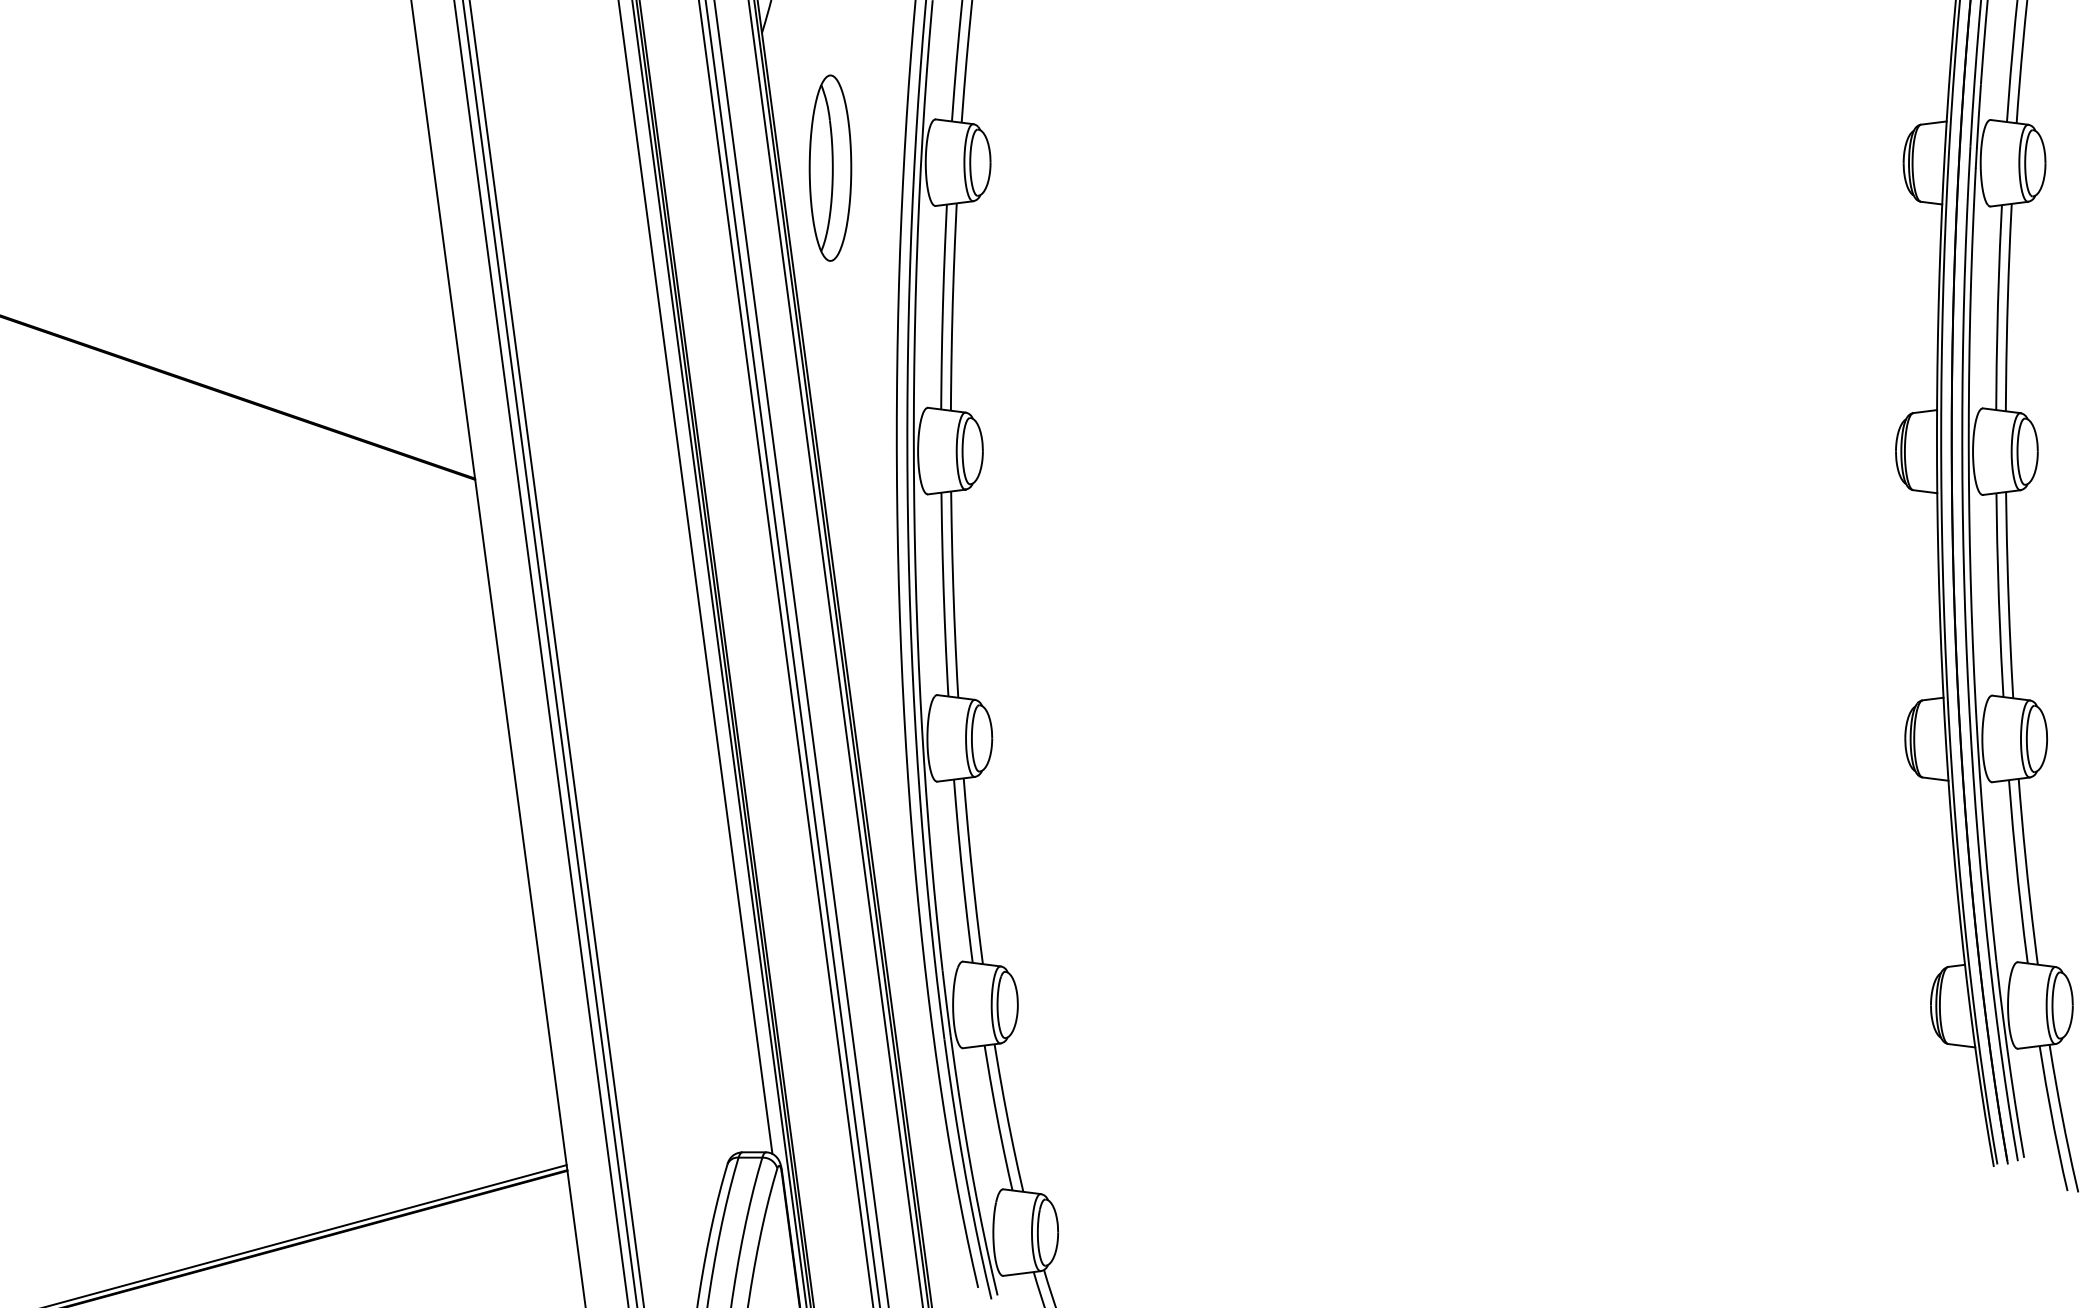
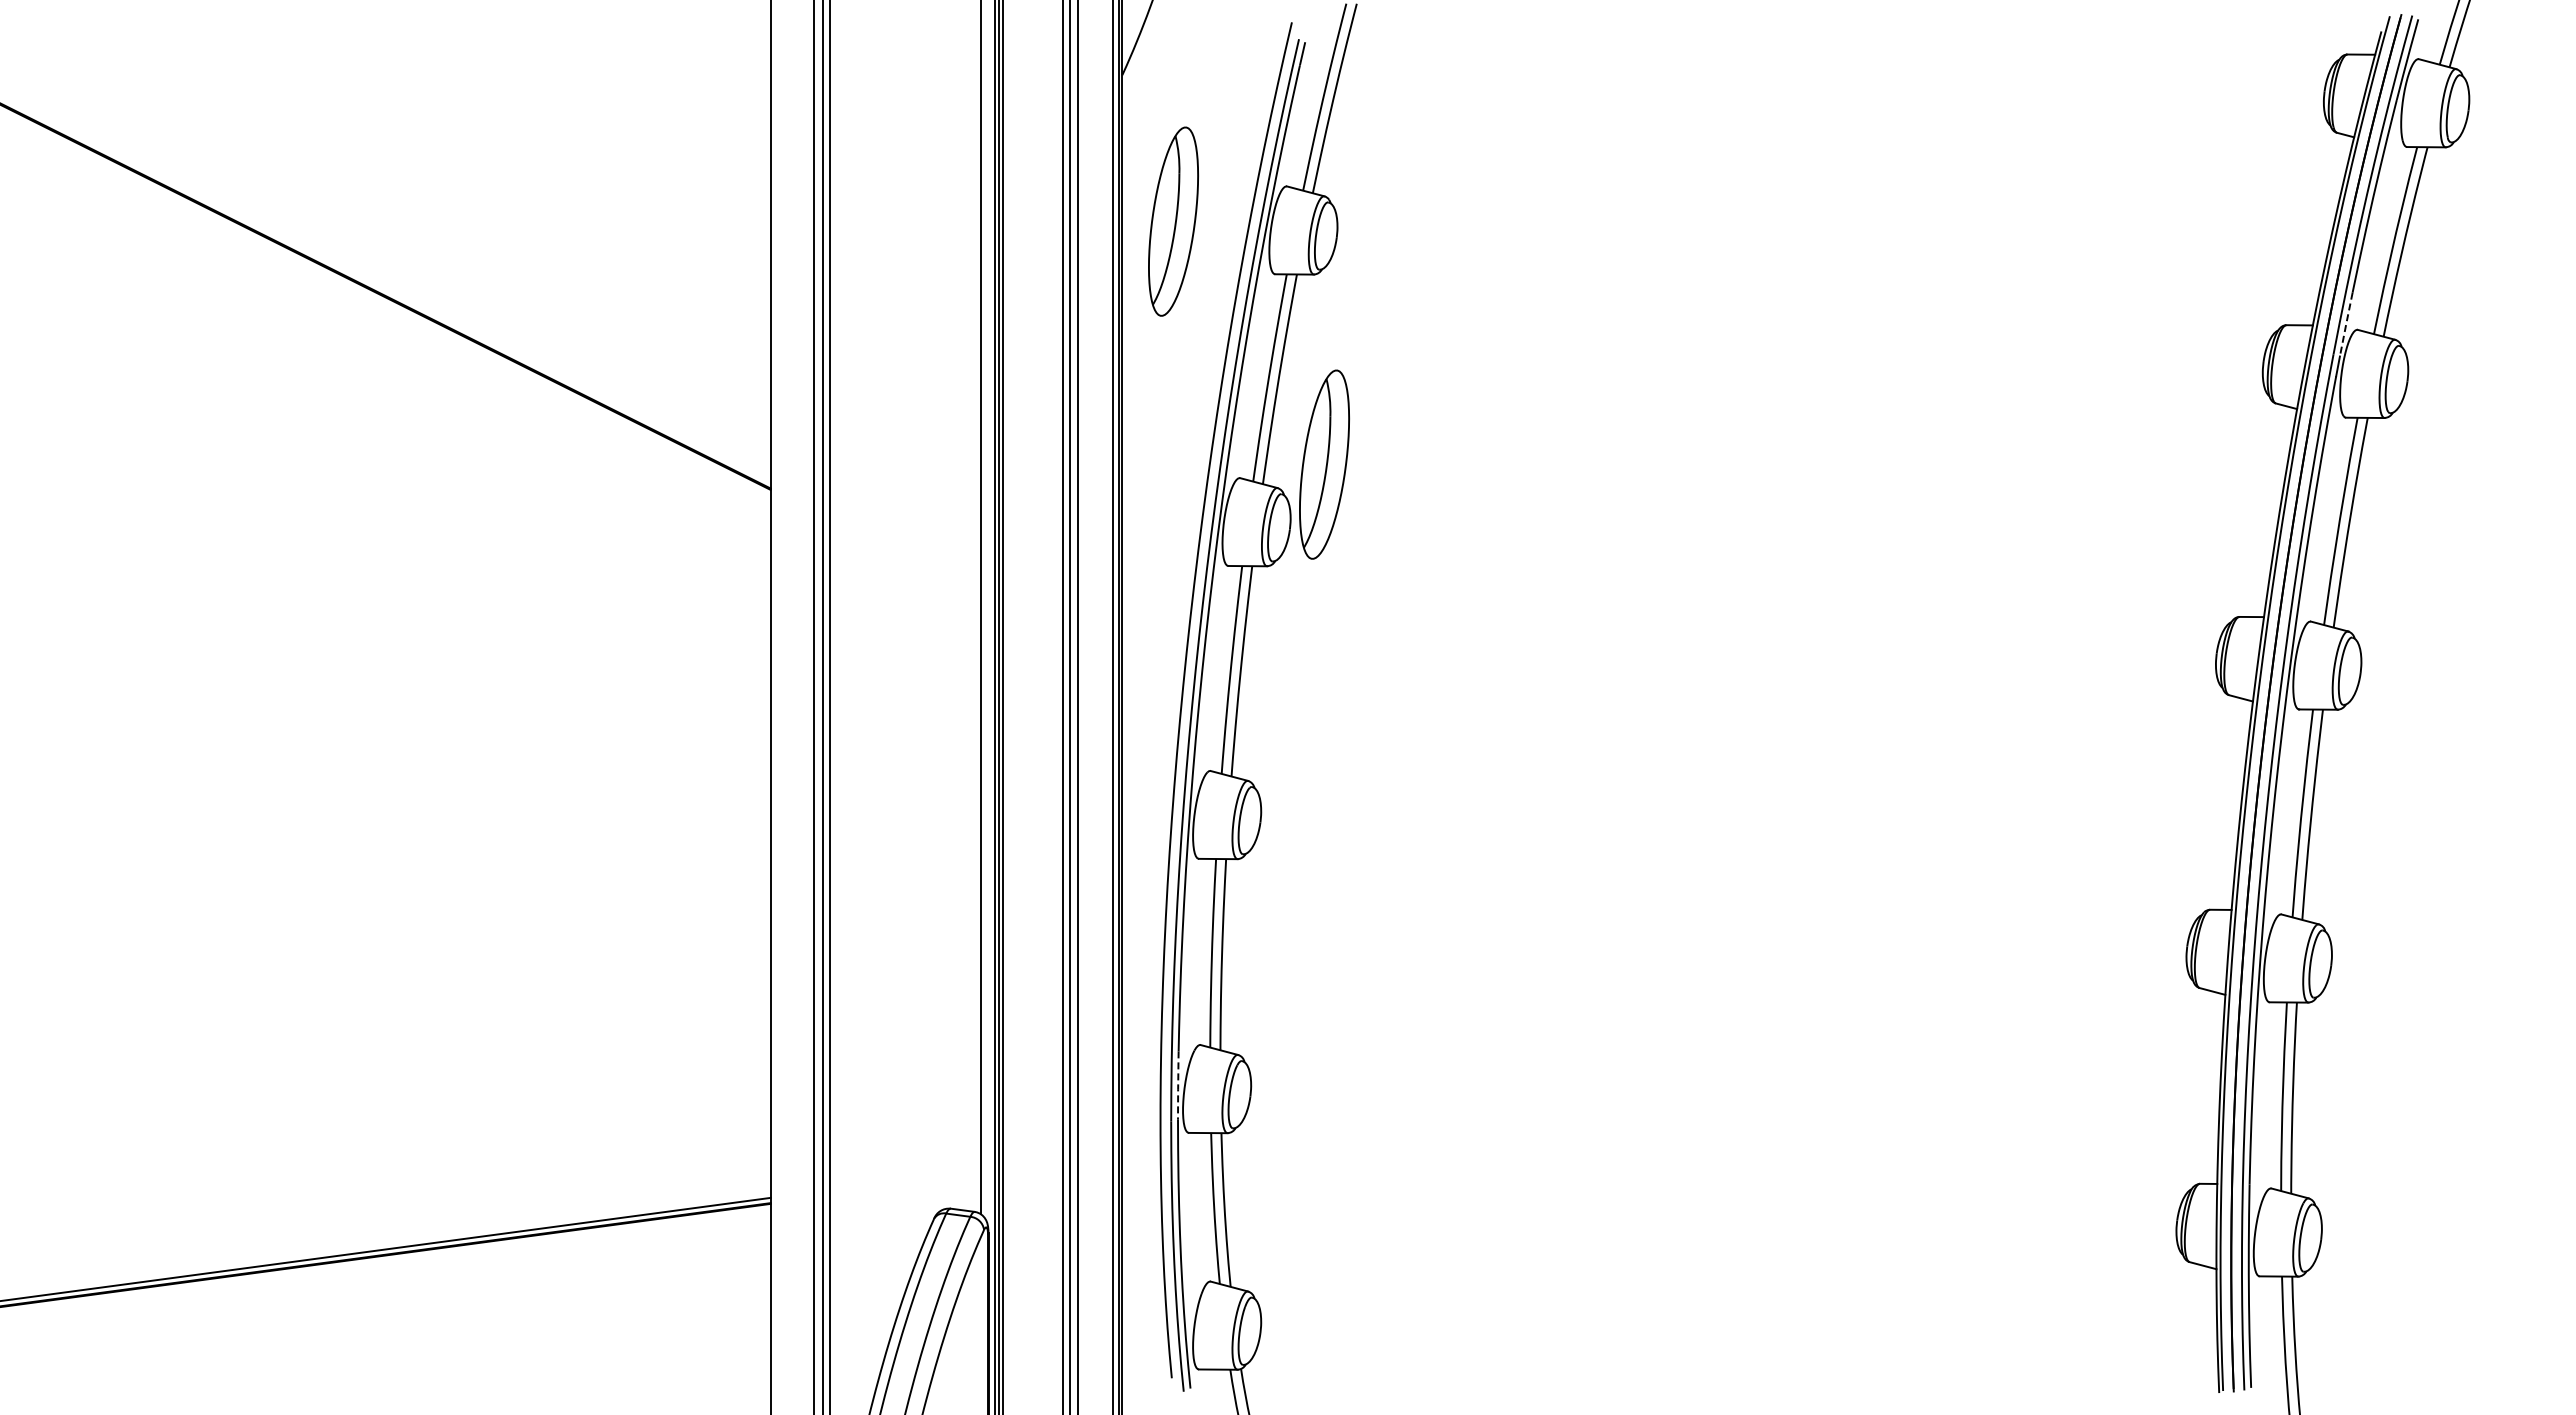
line: (1979, 116) -> (2346, 324), solid -> dashed
part: (1007, 383) -> (1324, 464), added
line: (946, 1003) -> (1178, 1085), solid -> dashed

